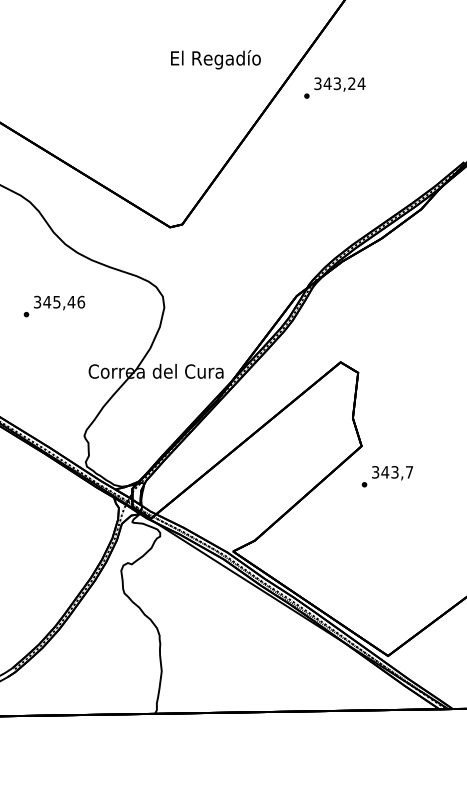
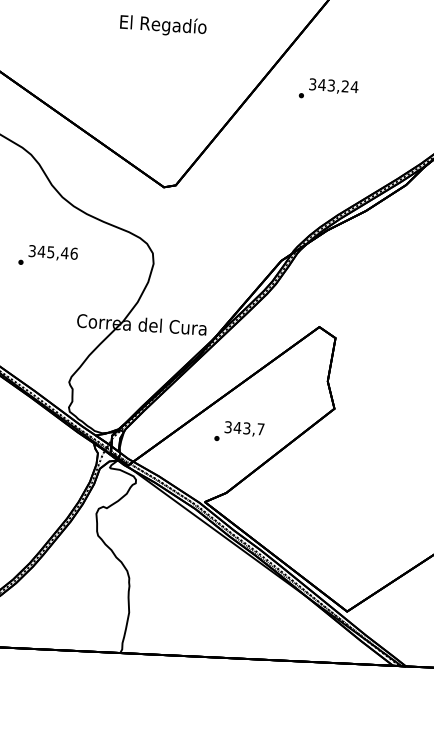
text: (215, 59) -> (162, 25), moved
text: (334, 87) -> (328, 89), moved
text: (387, 476) -> (239, 431), moved

